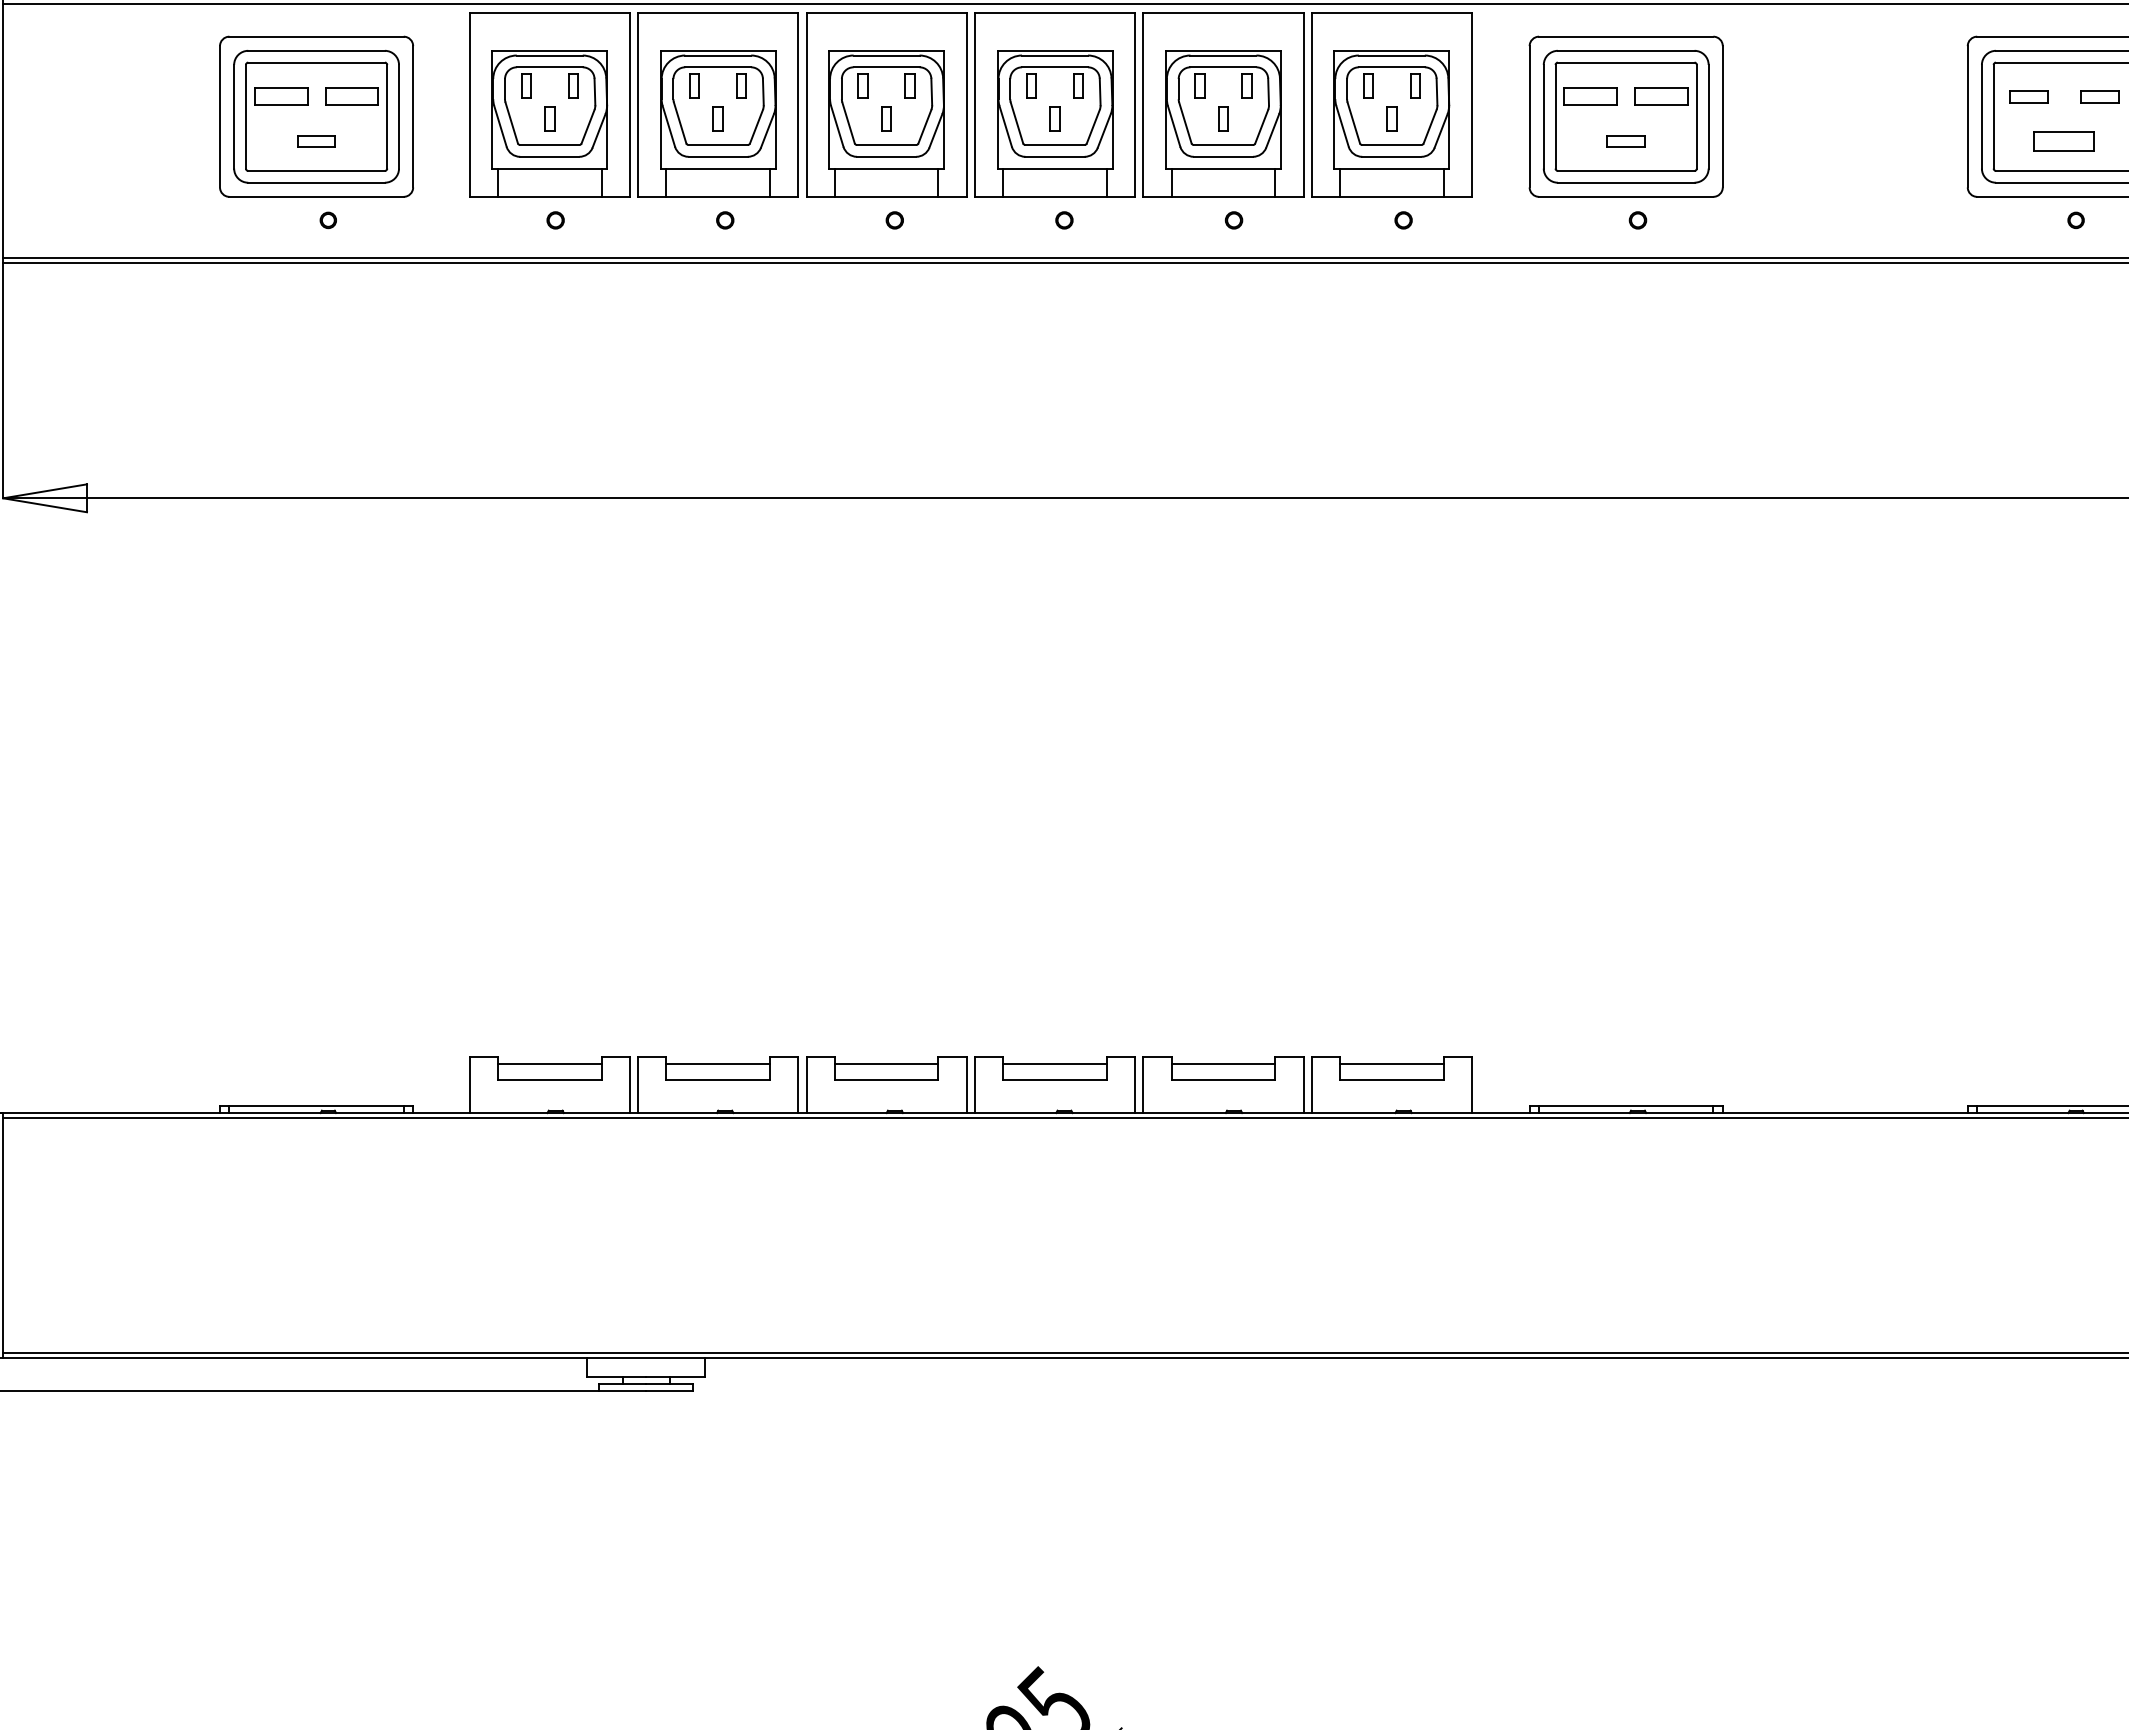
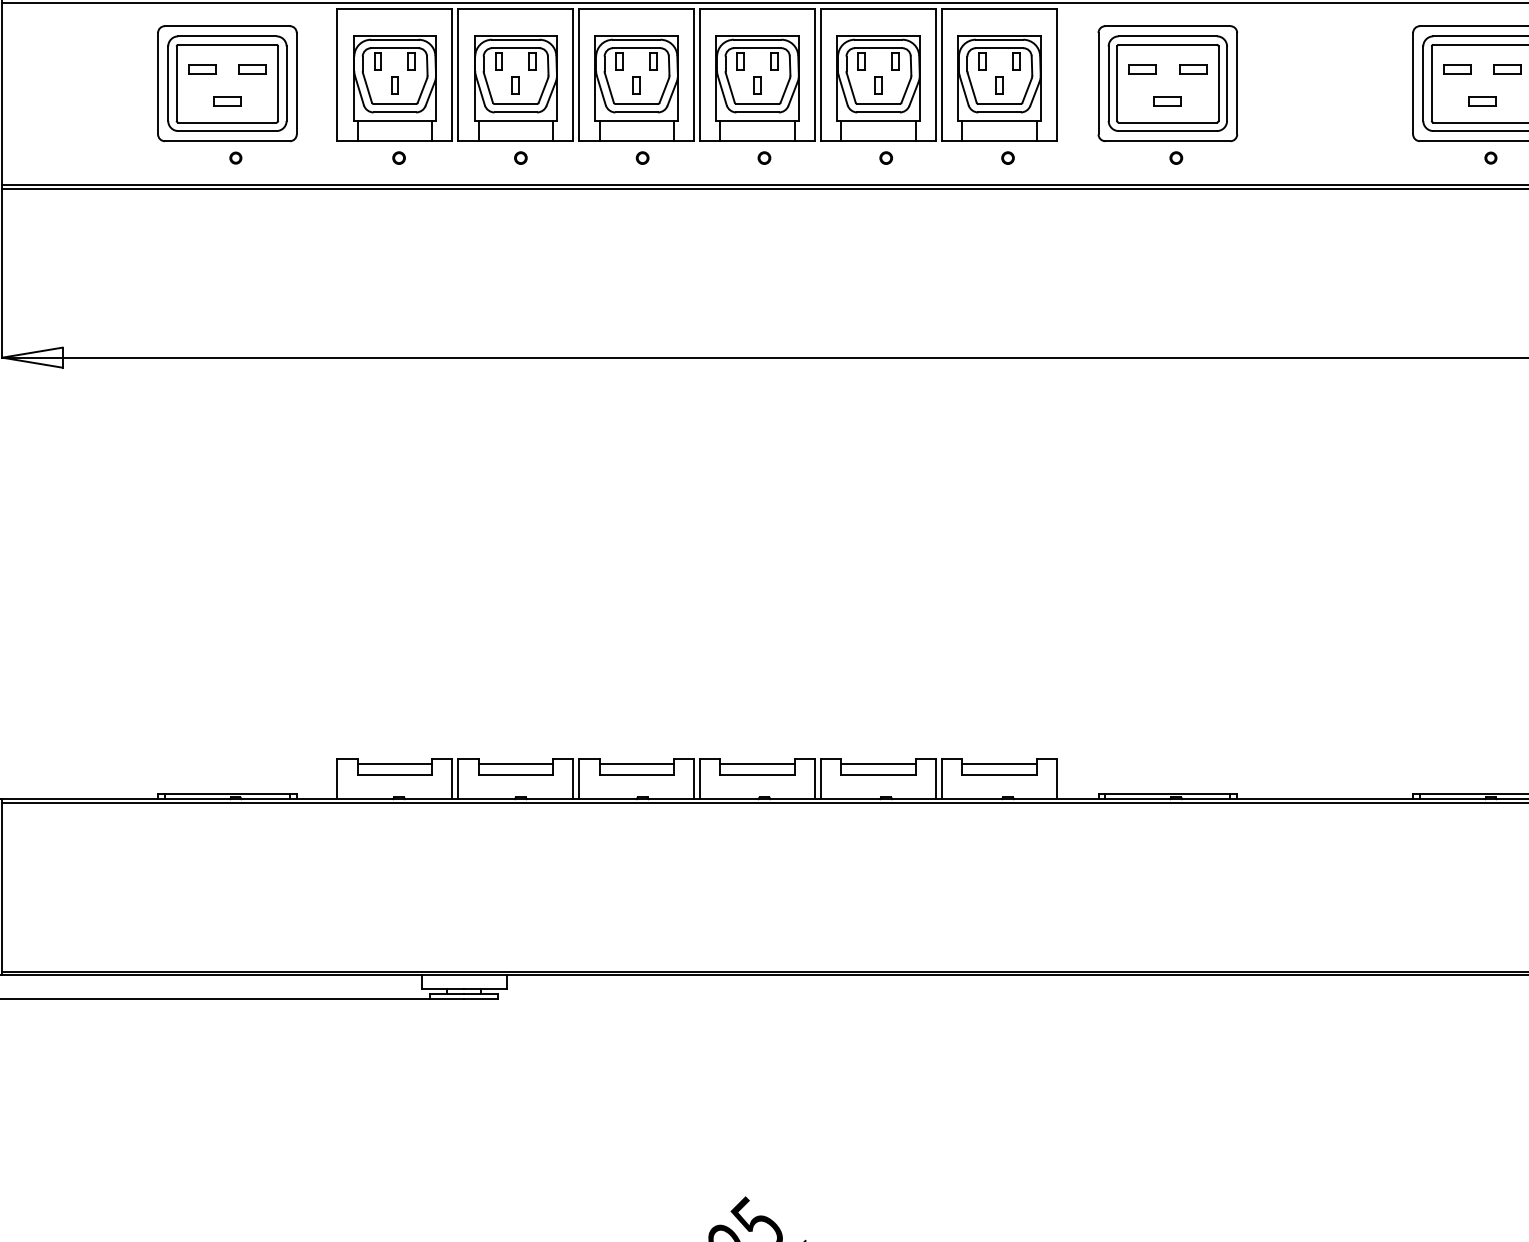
part: (280, 96) -> (201, 69), size x0.71
part: (351, 96) -> (252, 69), size x0.71
part: (1590, 96) -> (1142, 69), size x0.71
part: (1661, 96) -> (1193, 69), size x0.71
part: (2064, 141) -> (1482, 101), size x0.62

